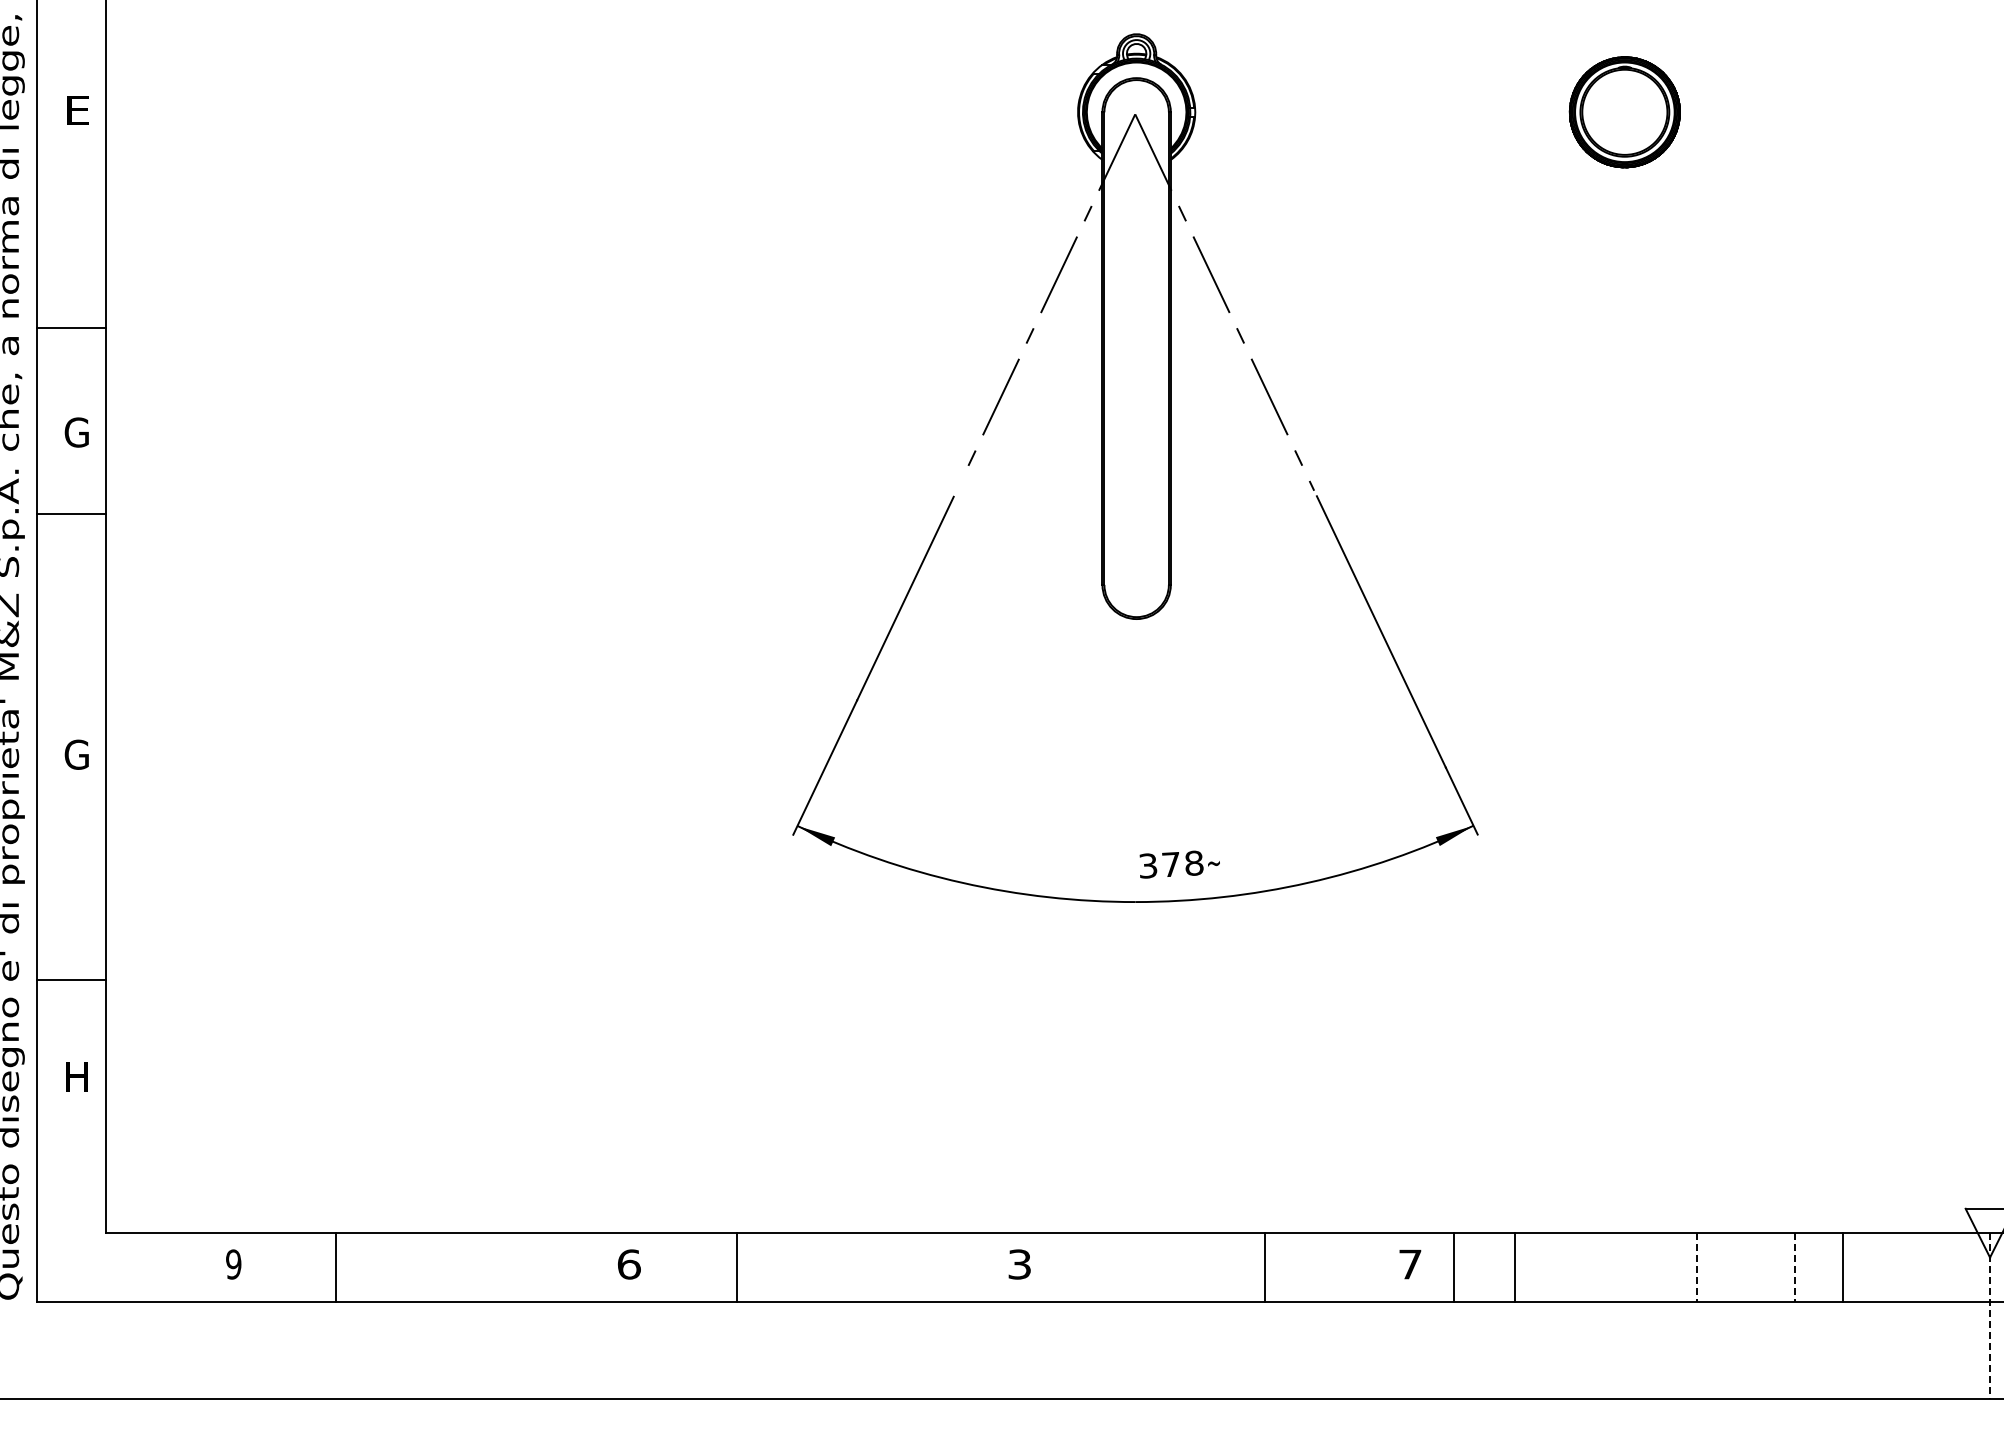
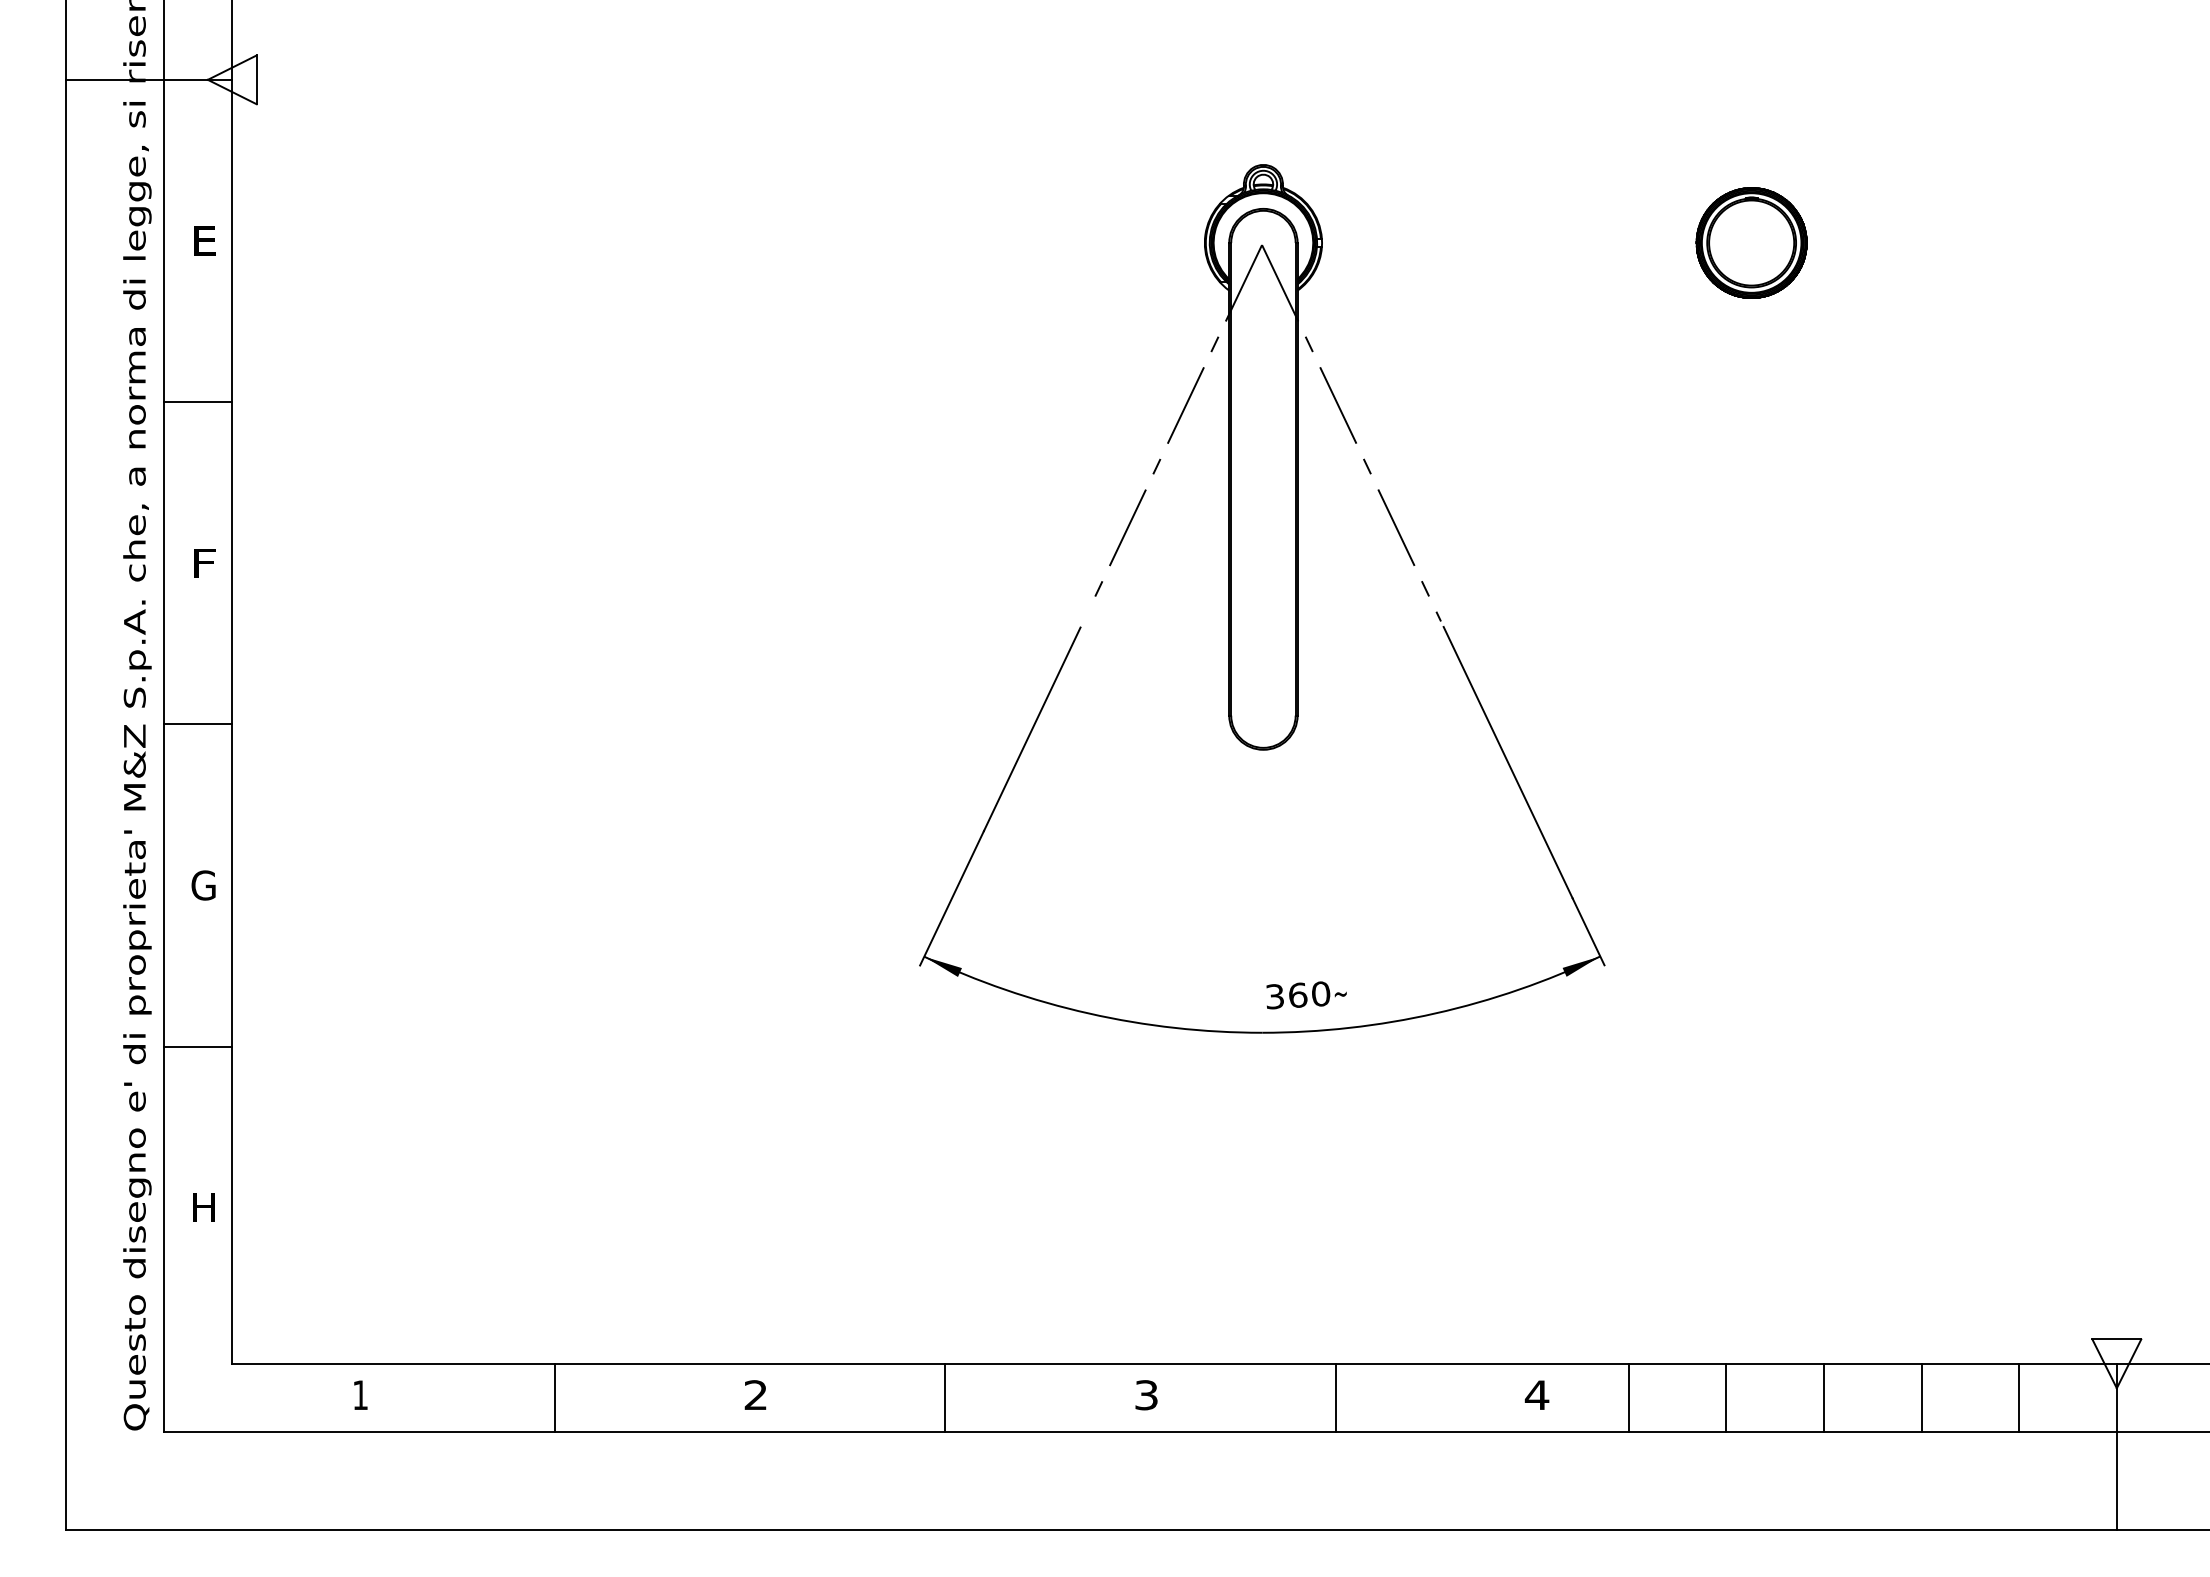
line: (70, 328) -> (197, 402), moved
text: (76, 432) -> (203, 563), G -> F
line: (70, 513) -> (197, 724), moved
text: (1182, 863) -> (1309, 994), 378 -> 360
line: (70, 979) -> (197, 1046), moved
text: (1409, 1263) -> (1536, 1394), 7 -> 4
text: (233, 1264) -> (360, 1395), 9 -> 1
text: (628, 1264) -> (755, 1395), 6 -> 2
line: (335, 1266) -> (554, 1397), moved
line: (737, 1266) -> (945, 1397), moved
line: (1264, 1266) -> (1335, 1397), moved
line: (1453, 1266) -> (1628, 1397), moved
line: (1515, 1266) -> (1726, 1397), moved
line: (1843, 1266) -> (2019, 1397), moved
line: (1696, 1267) -> (1823, 1398), dashed -> solid
line: (1794, 1267) -> (1921, 1398), dashed -> solid
line: (1989, 1315) -> (2116, 1446), dashed -> solid

